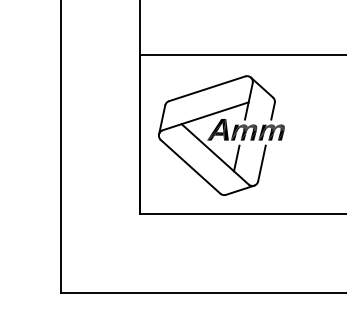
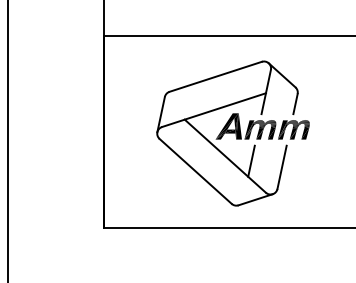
part: (221, 135) -> (233, 133), moved

